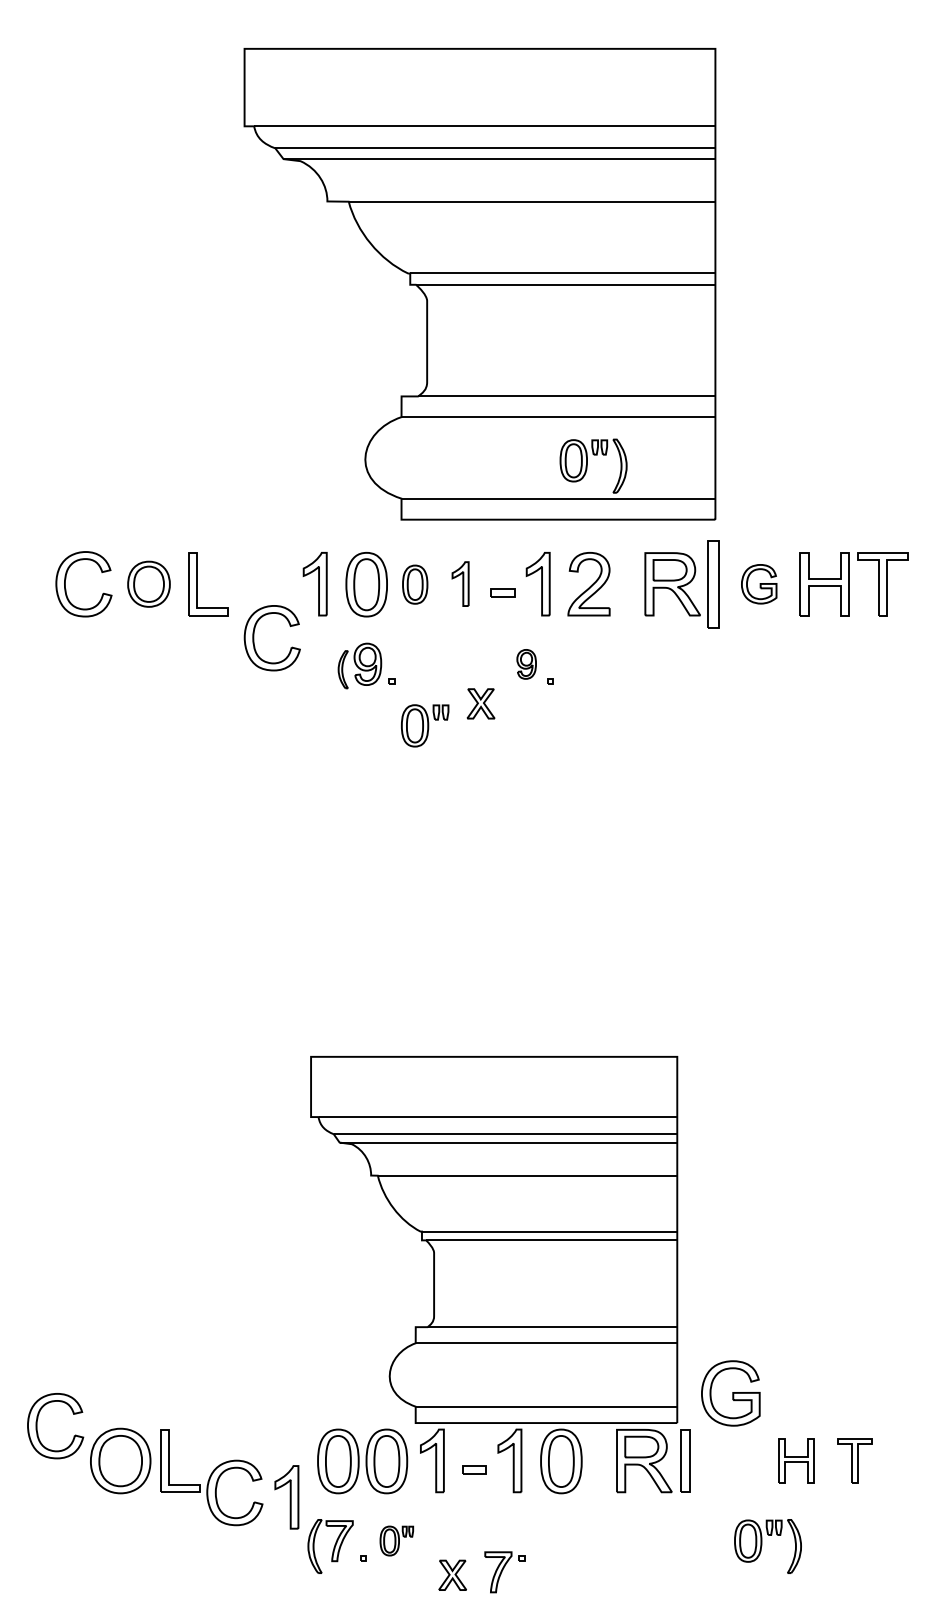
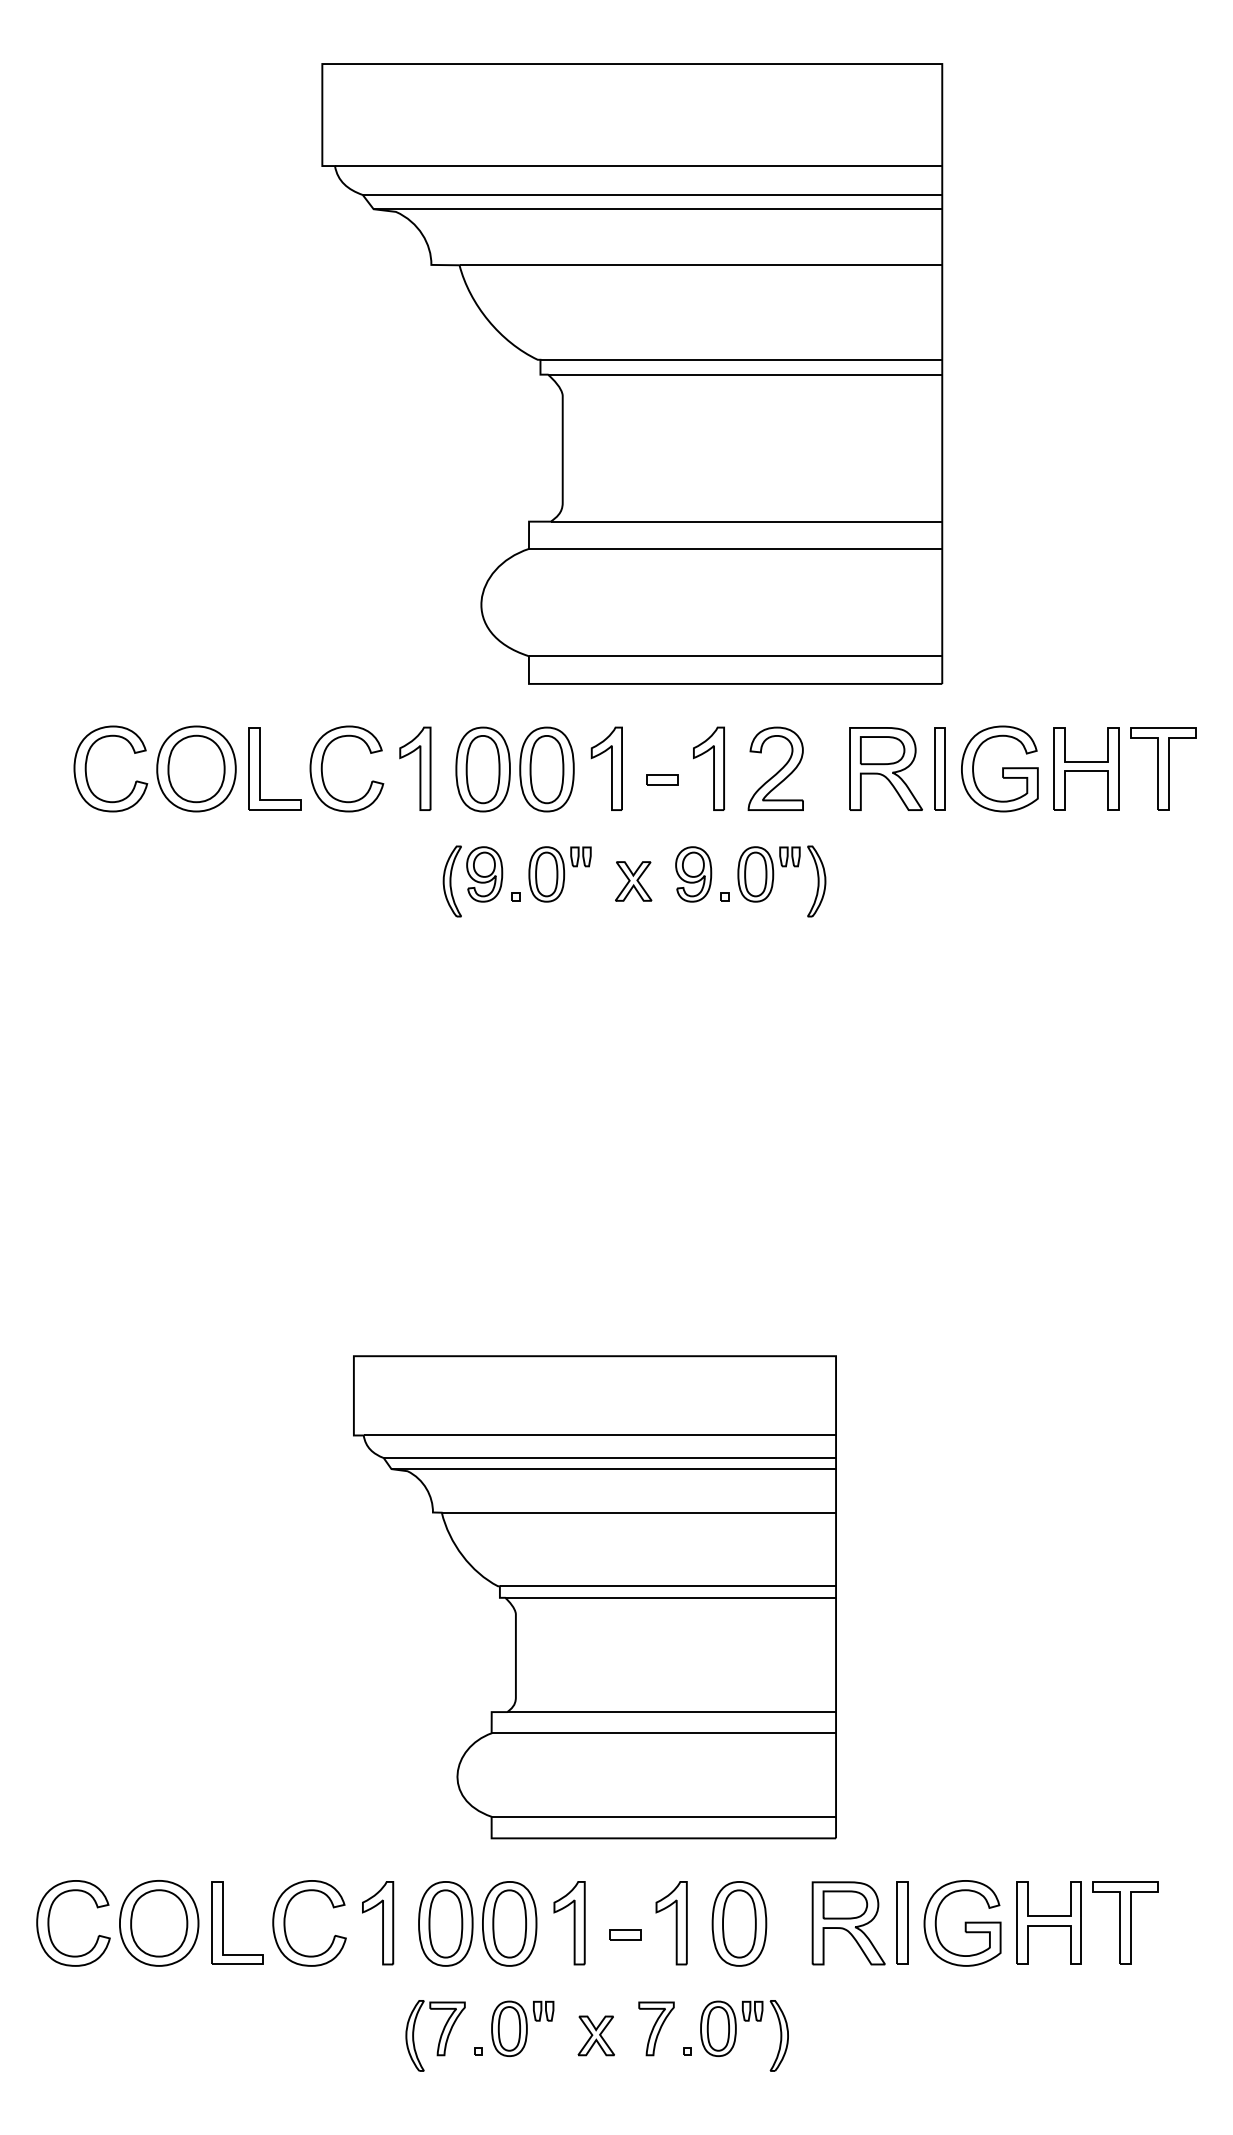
part: (587, 466) -> (773, 881), moved
part: (149, 583) -> (196, 768), size x1.43
part: (460, 583) -> (606, 768), size x1.43
part: (713, 583) -> (939, 768), size x0.71
part: (758, 583) -> (999, 768), size x1.67
part: (414, 584) -> (546, 769), size x1.67
part: (254, 633) -> (323, 762), moved
part: (526, 664) -> (693, 874), size x1.43
part: (342, 669) -> (451, 881), size x1.43
part: (480, 703) -> (633, 881), moved
part: (424, 725) -> (559, 874), moved
part: (493, 1240) -> (594, 1597), moved
part: (730, 1393) -> (962, 1923), moved
part: (37, 1426) -> (49, 1923), moved
part: (796, 1460) -> (1048, 1922), size x1.43
part: (854, 1460) -> (1125, 1922), size x1.43
part: (216, 1493) -> (285, 1923), moved
part: (287, 1497) -> (378, 1923), moved
part: (396, 1540) -> (522, 2028), size x1.43
part: (761, 1546) -> (736, 2035), moved
part: (498, 1572) -> (656, 2028), moved
part: (452, 1575) -> (595, 2035), moved

